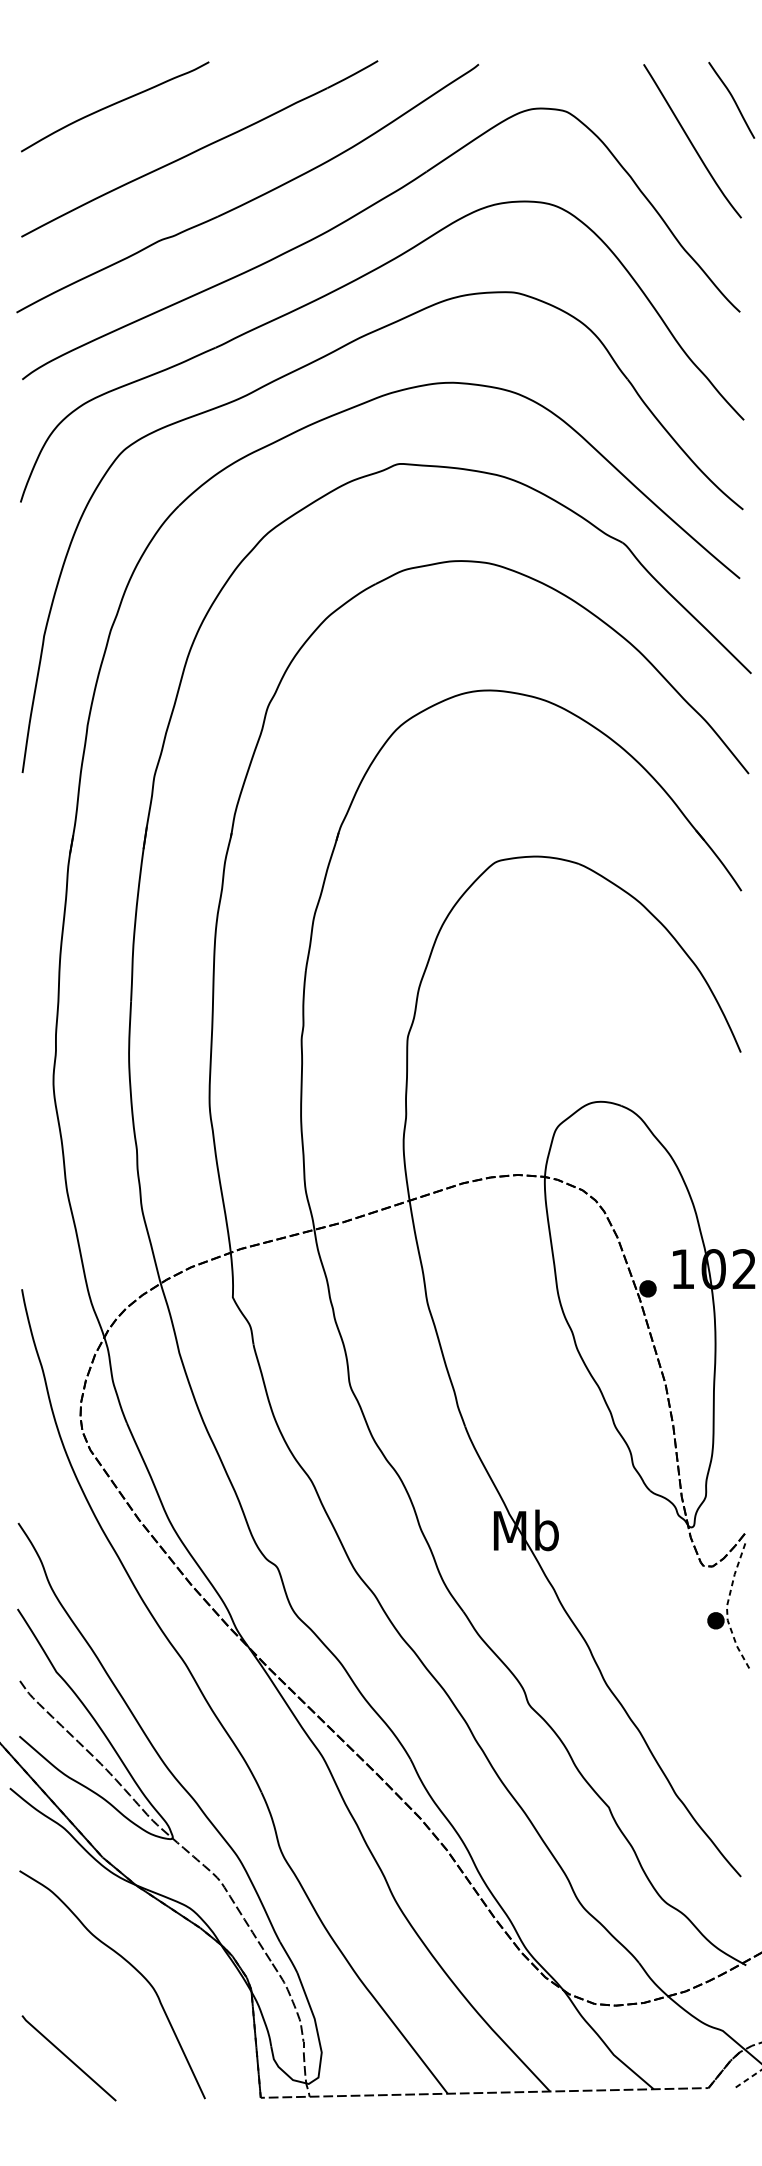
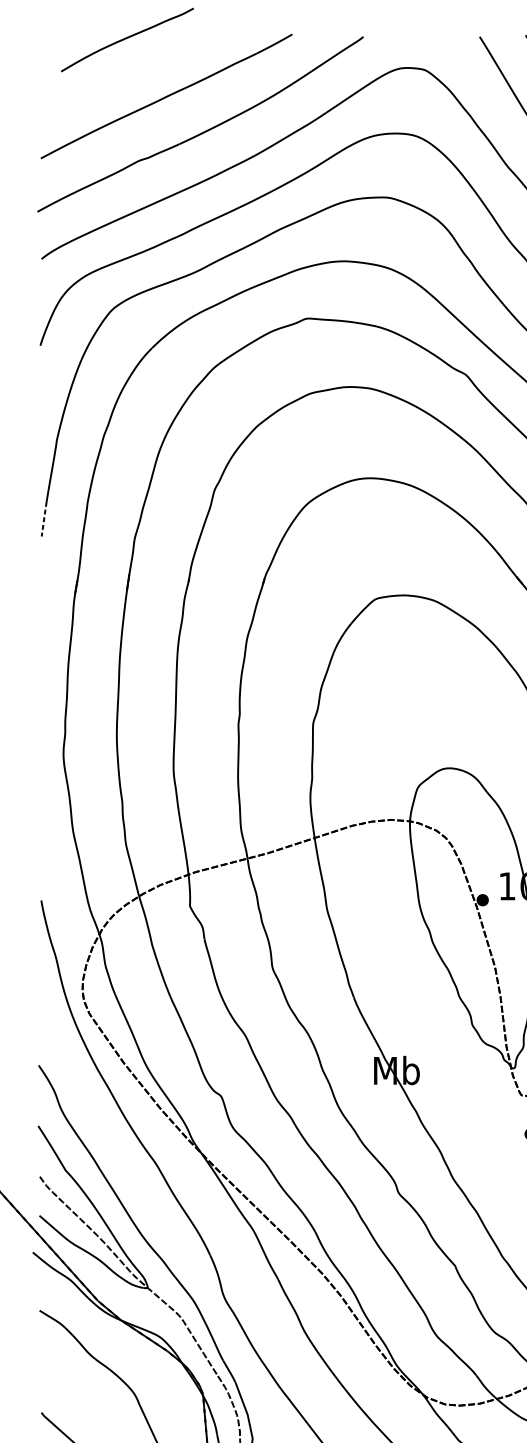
curve: (115, 104) -> (127, 38), moved
line: (26, 748) -> (44, 519), solid -> dashed

